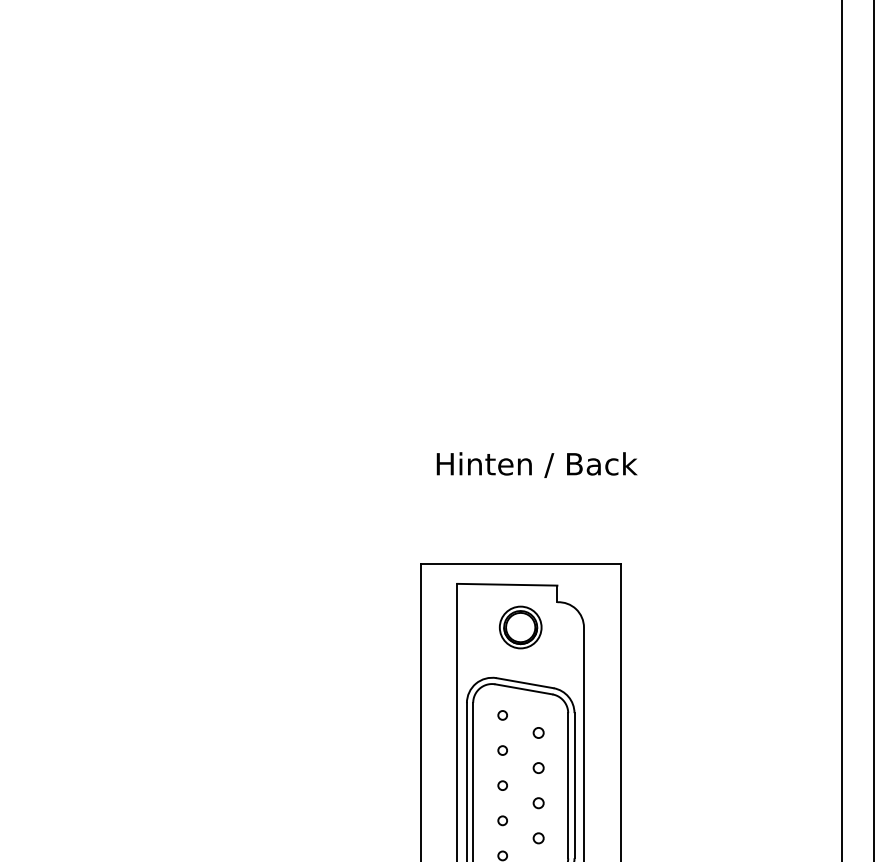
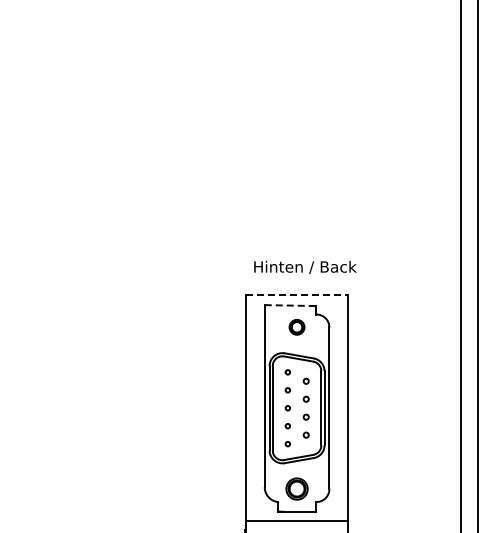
text: (537, 463) -> (305, 266), moved
line: (521, 564) -> (297, 295), solid -> dashed
line: (507, 584) -> (290, 305), solid -> dashed
part: (519, 625) -> (296, 326), size x0.7

